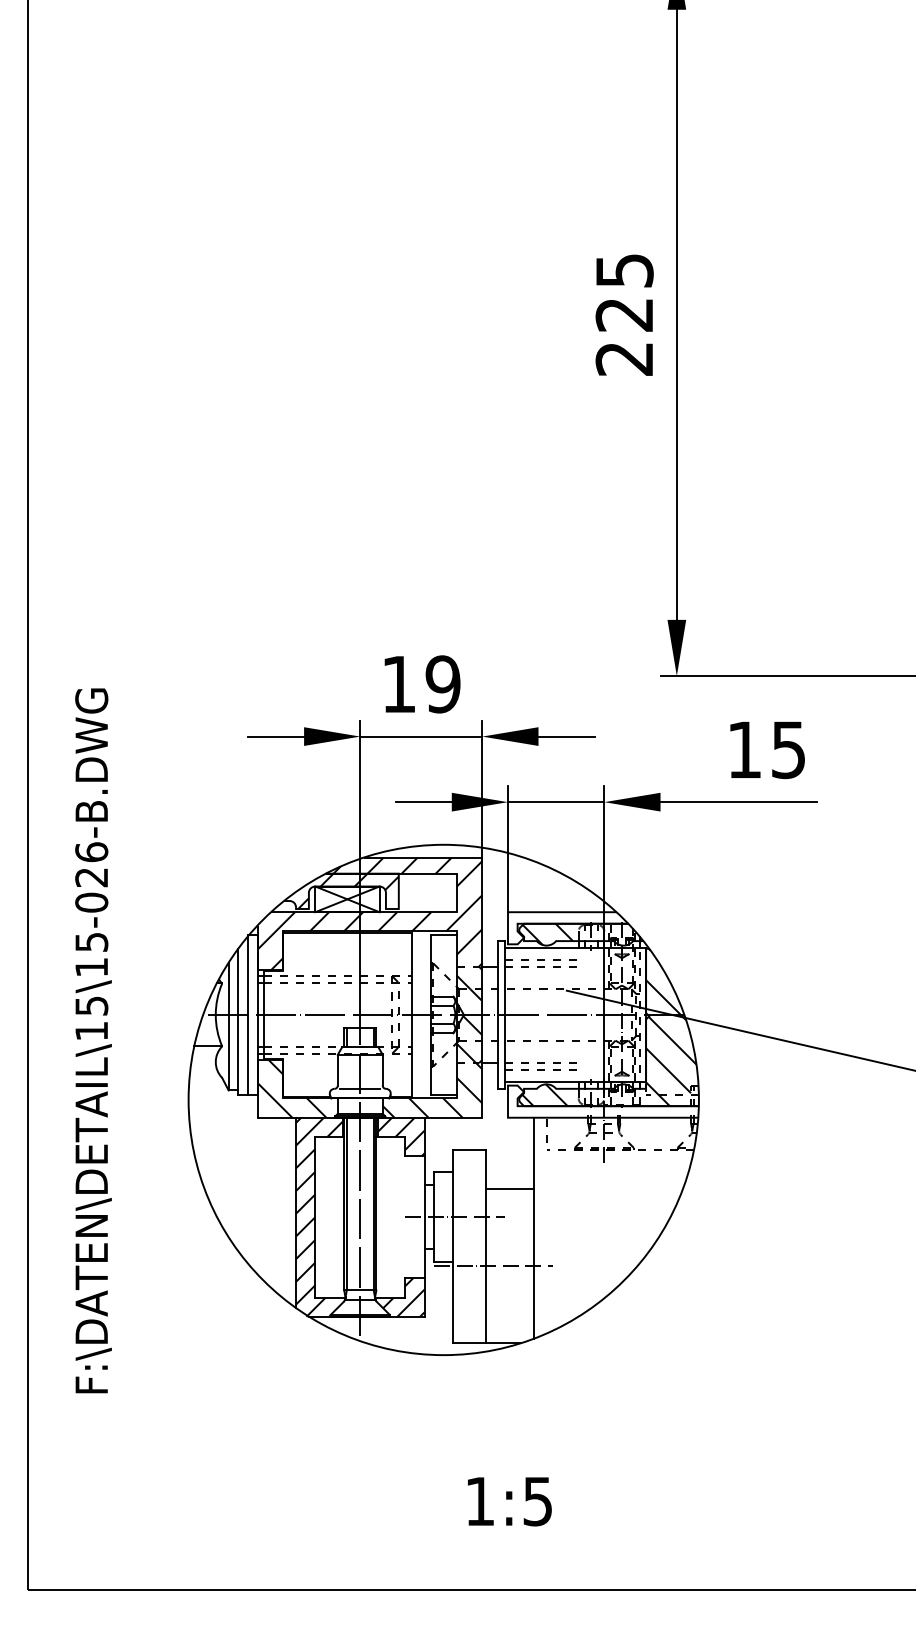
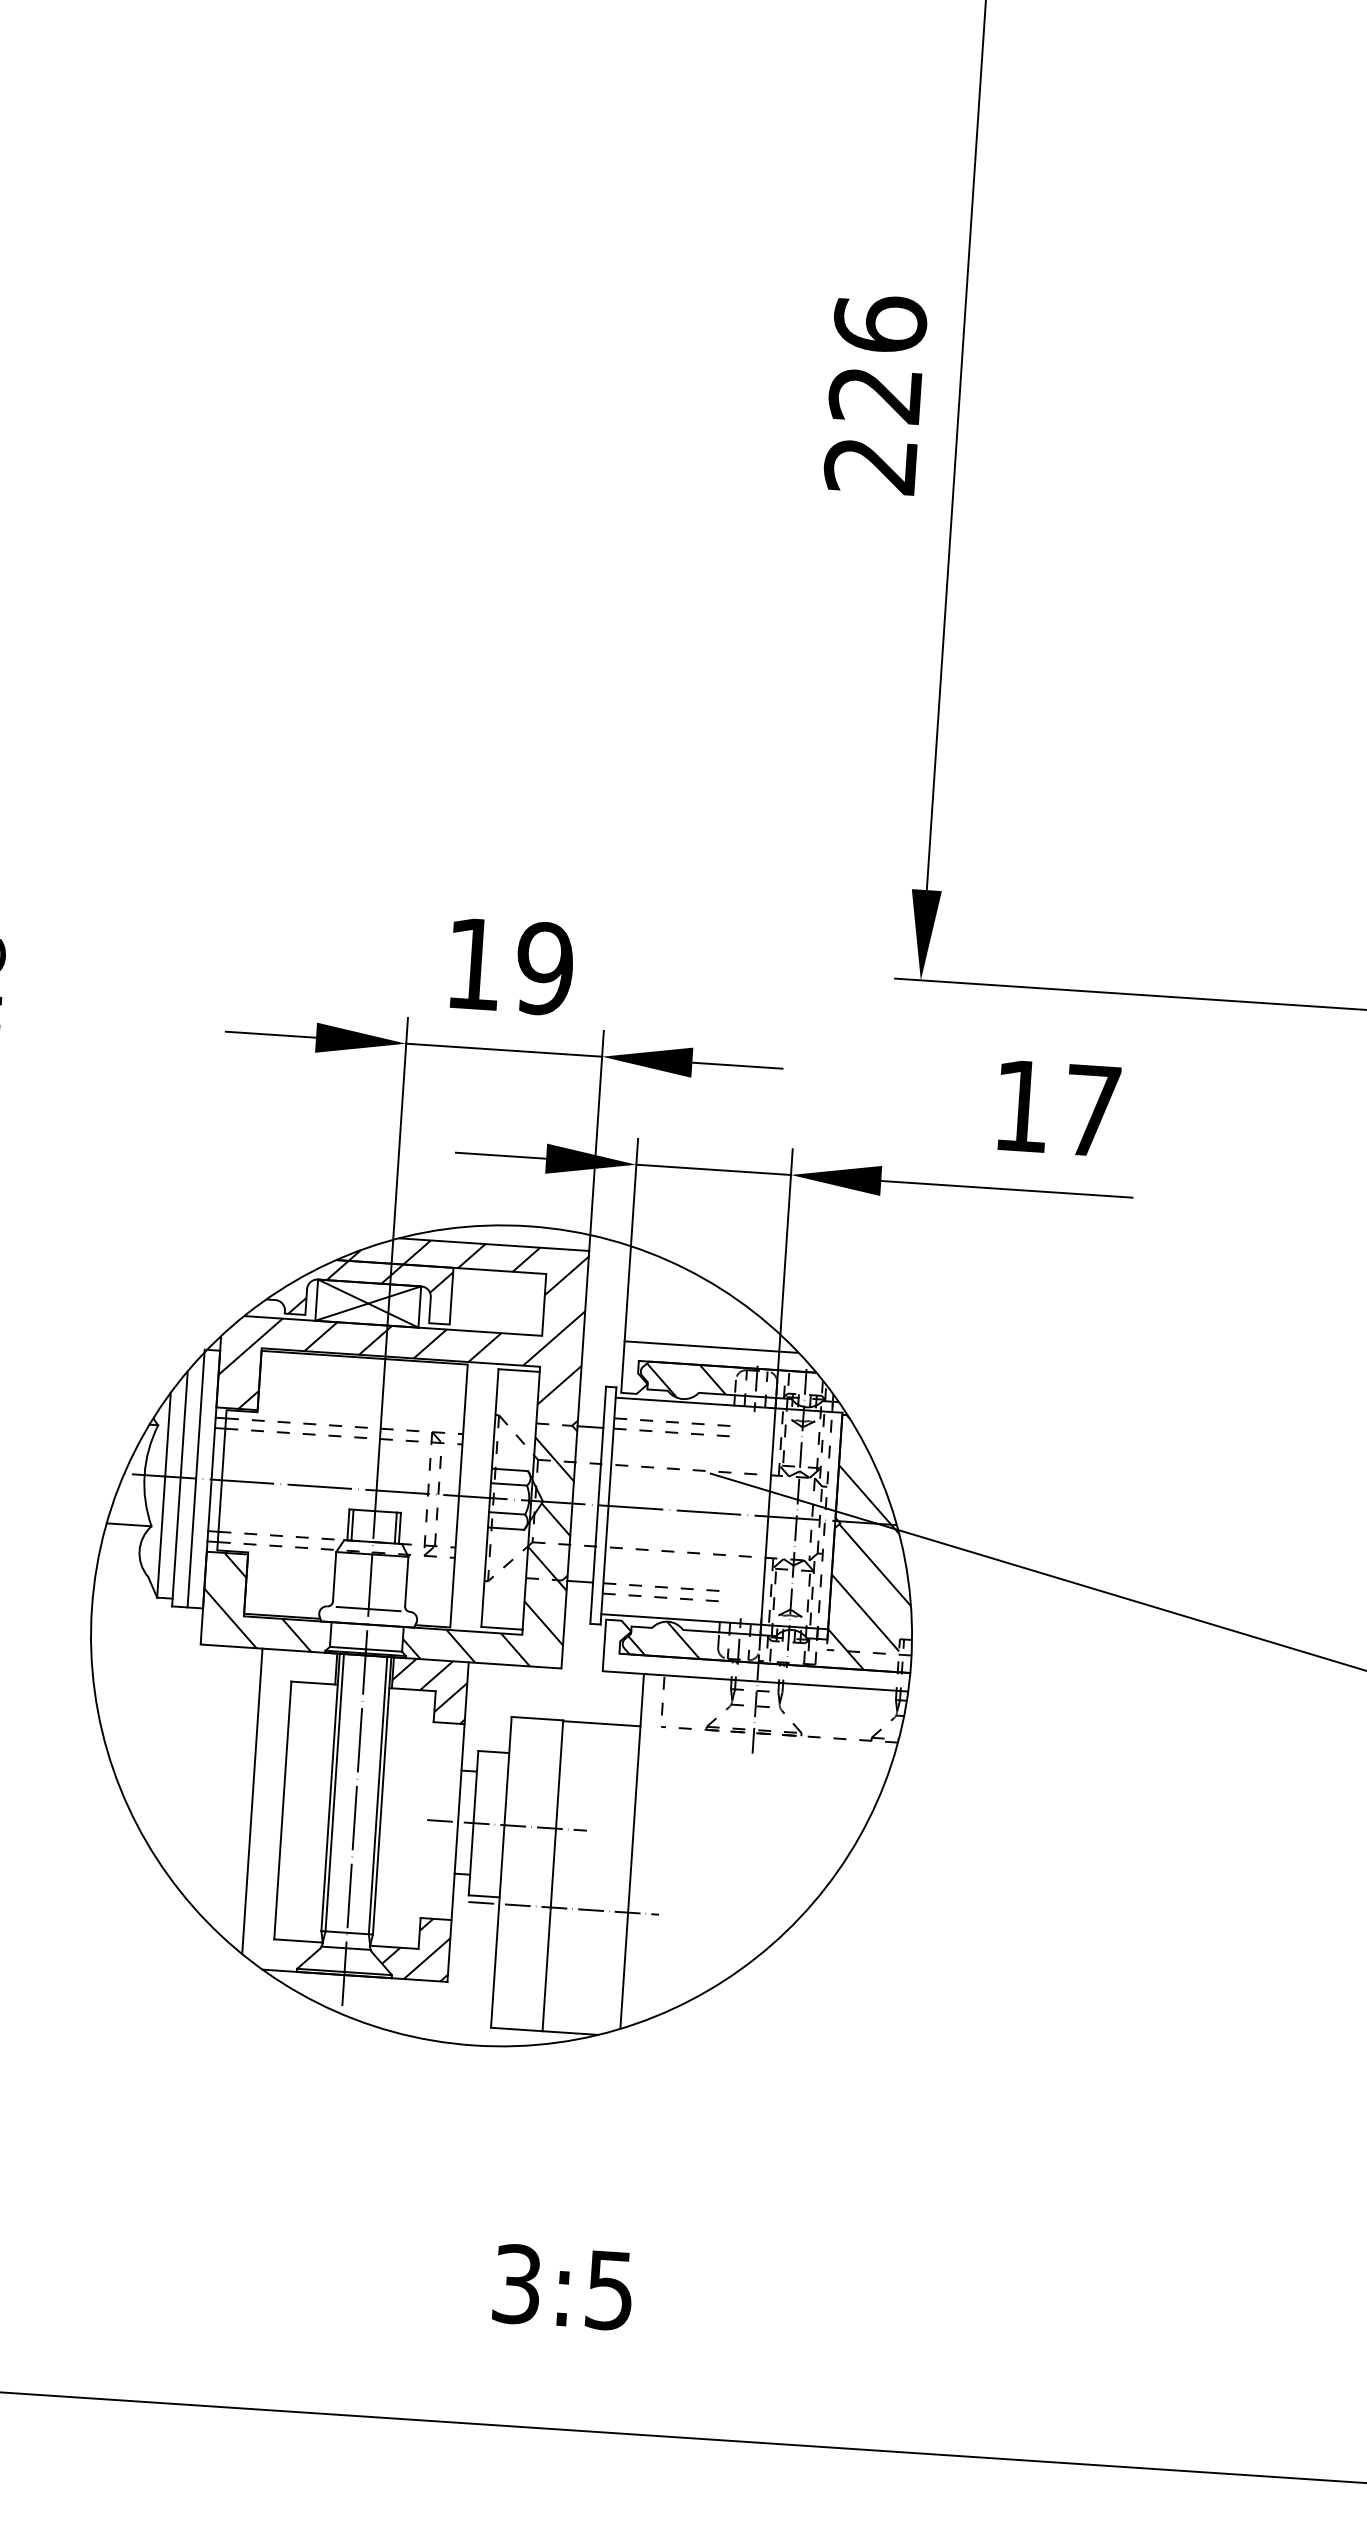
text: (624, 270) -> (880, 323), 225 -> 226
text: (788, 750) -> (1092, 1111), 15 -> 17
line: (509, 1189) -> (601, 1724), moved
hatch: (319, 1216) -> (289, 1809), removed
text: (480, 1501) -> (517, 2284), 1:5 -> 3:5

